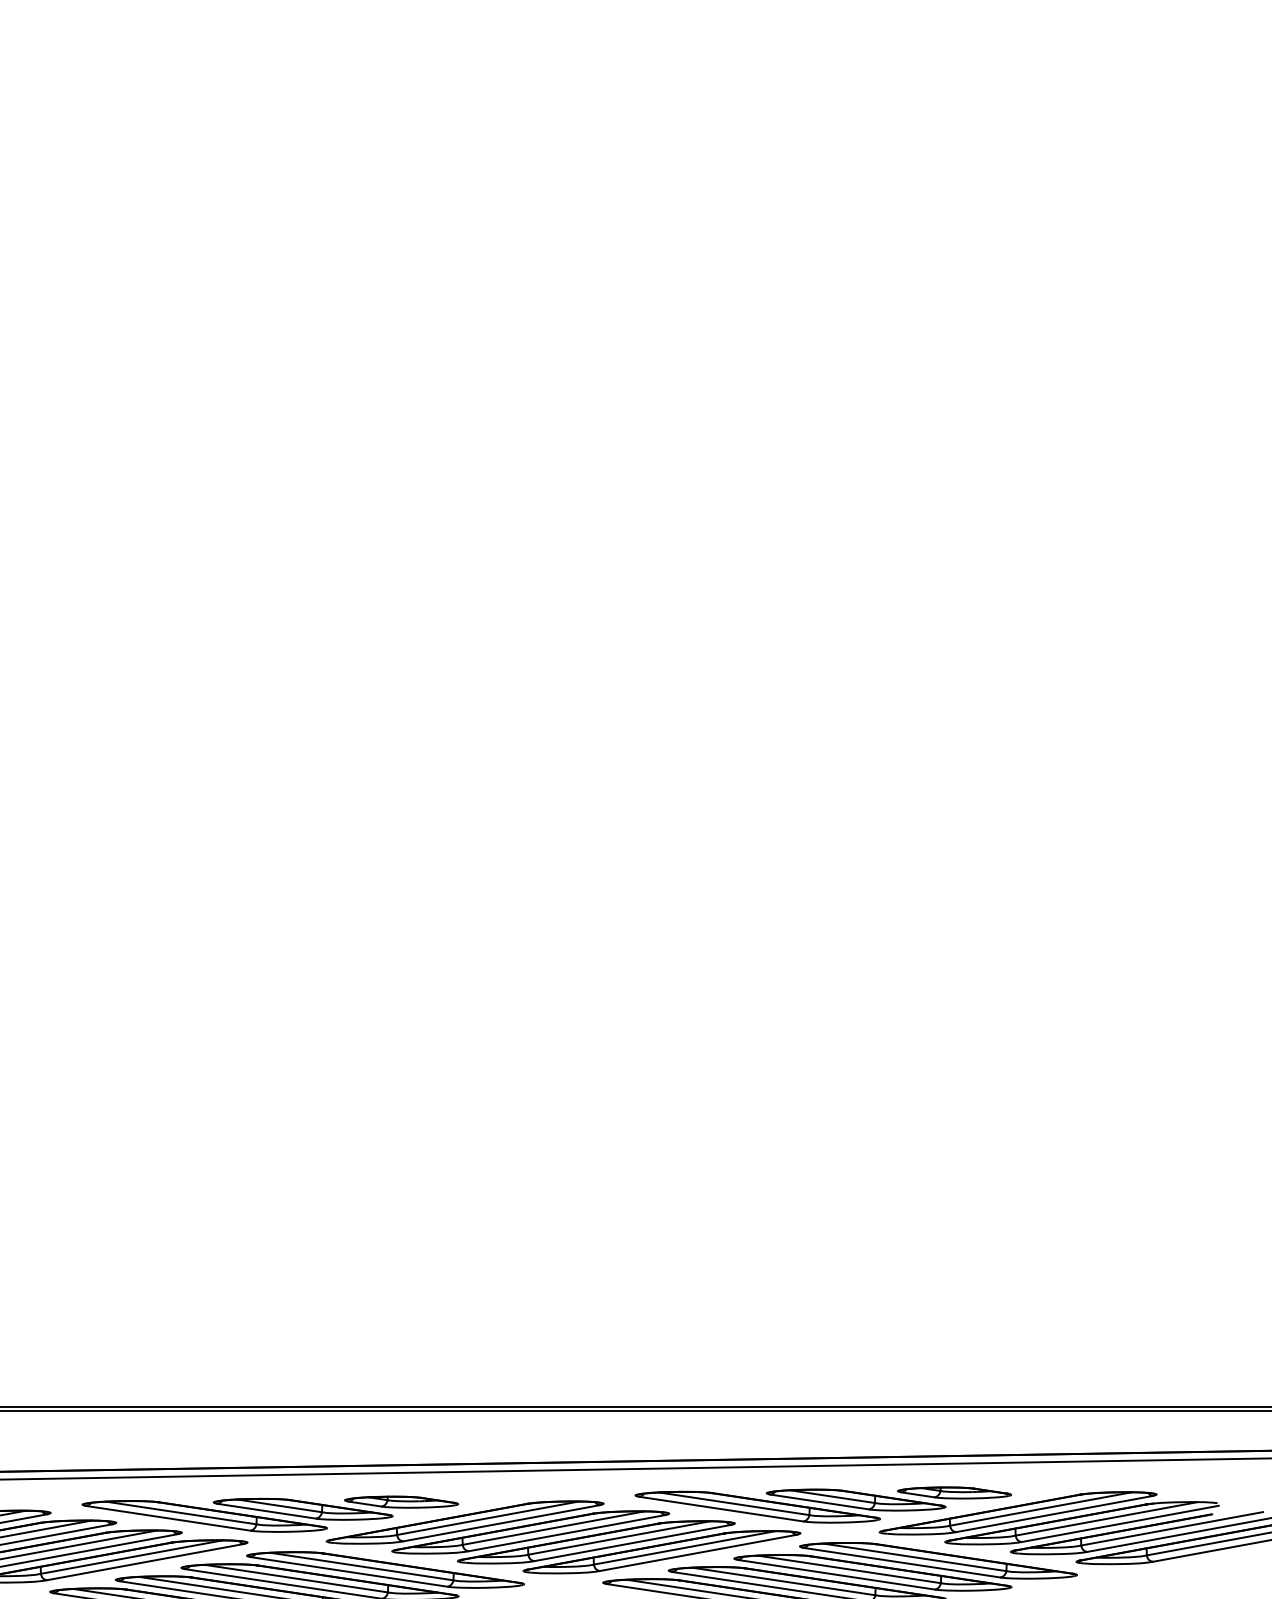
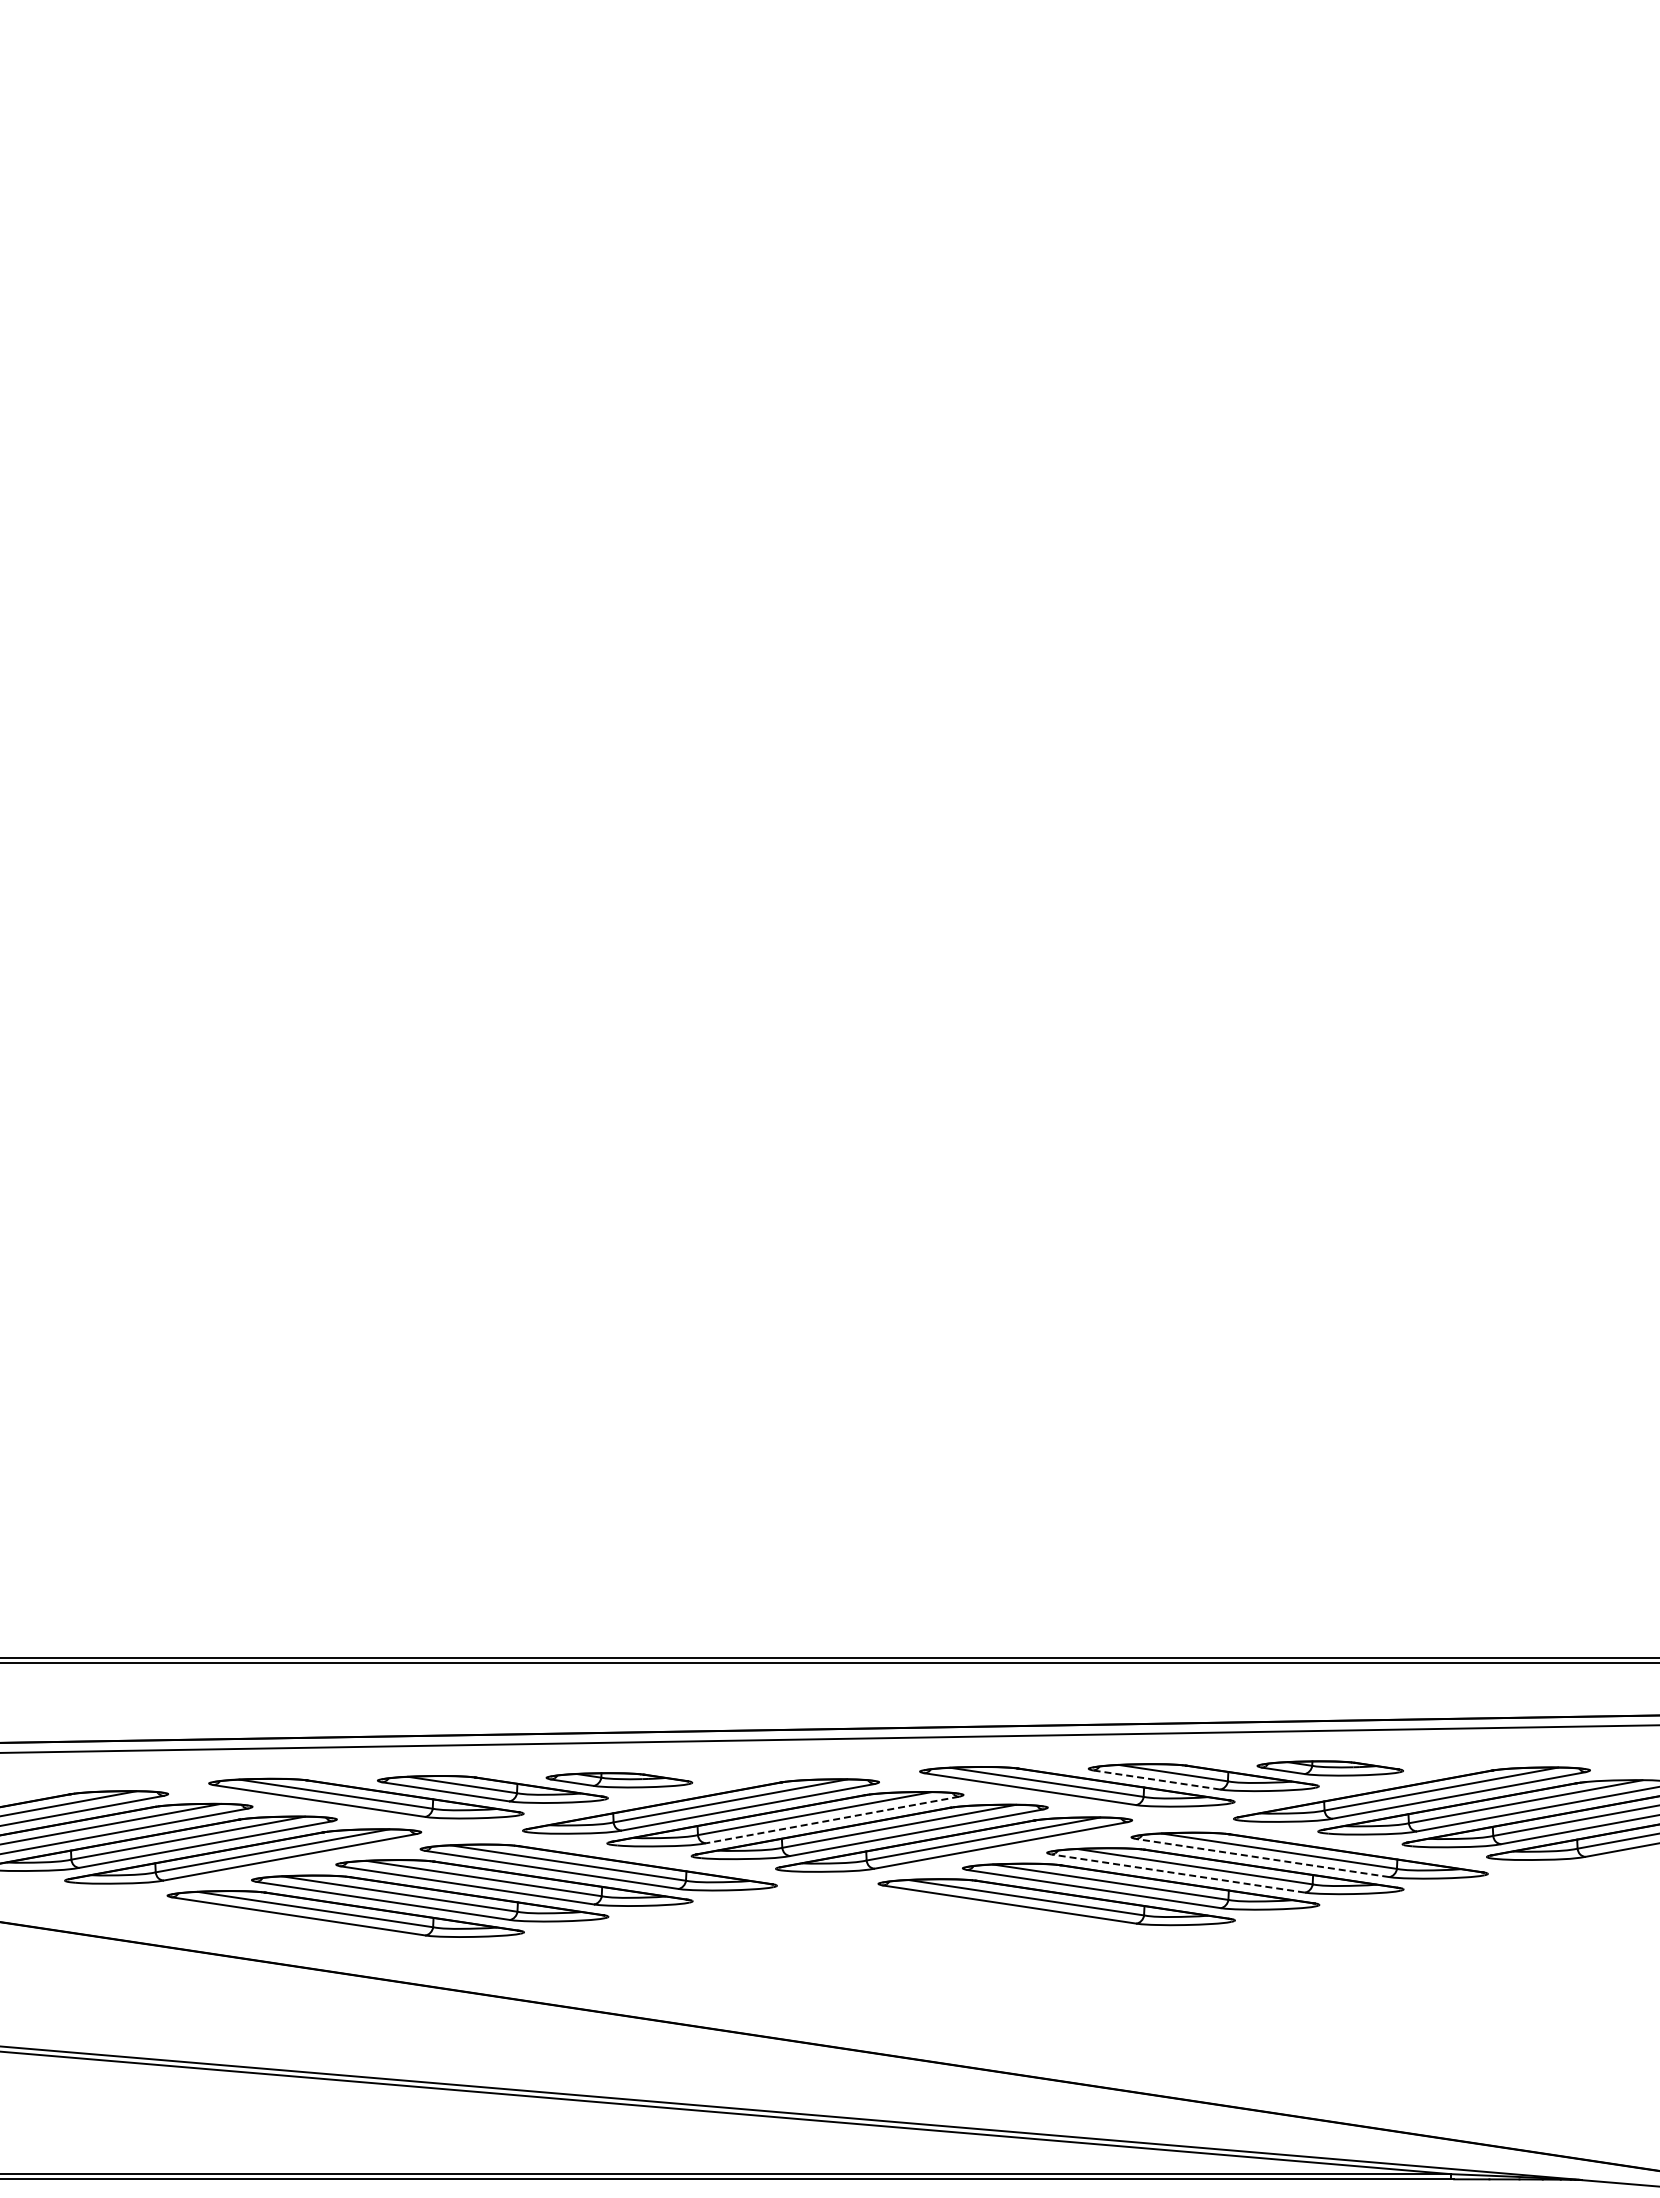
line: (819, 1501) -> (1156, 1779), solid -> dashed
line: (567, 1533) -> (832, 1820), solid -> dashed
line: (901, 1562) -> (1262, 1857), solid -> dashed
line: (835, 1574) -> (1177, 1873), solid -> dashed

